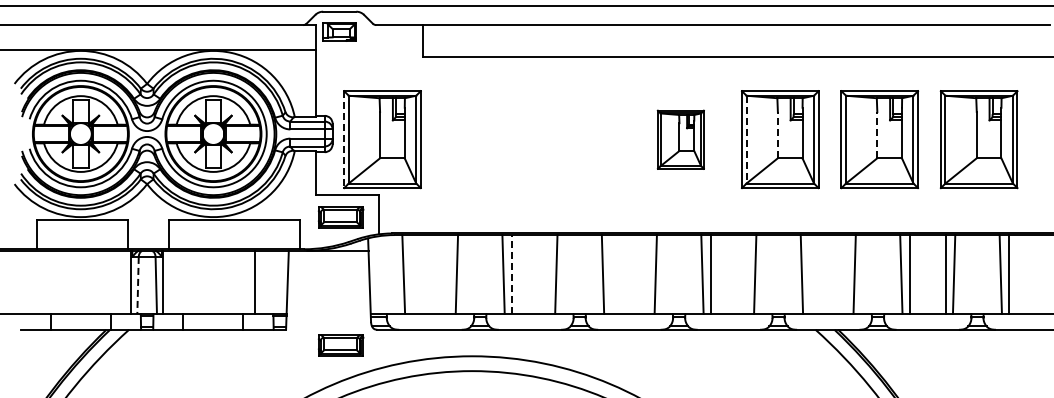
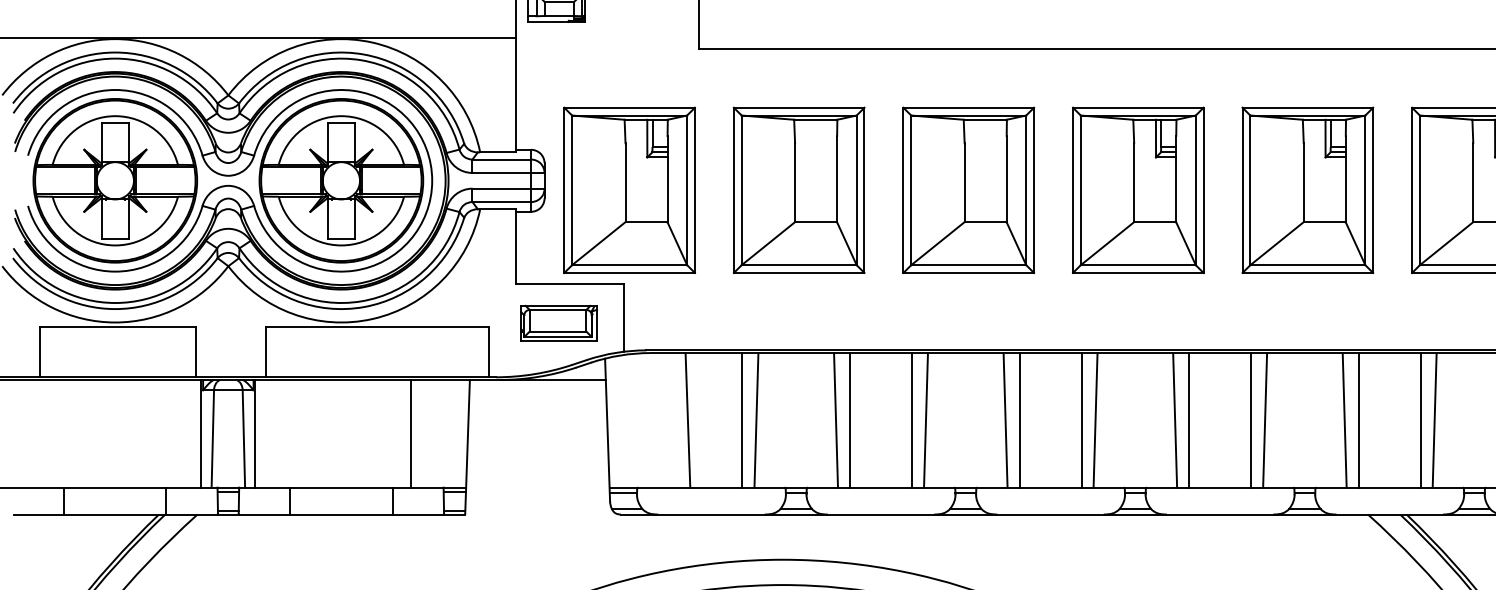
line: (777, 134) -> (1303, 181), dashed -> solid
line: (877, 134) -> (1473, 181), dashed -> solid
part: (481, 139) -> (798, 190), added
part: (581, 139) -> (968, 190), added
part: (680, 139) -> (1137, 190), size x1.67
line: (746, 139) -> (1250, 190), dashed -> solid
line: (344, 140) -> (564, 191), dashed -> solid
line: (403, 274) -> (687, 420), moved
line: (448, 274) -> (742, 420), added
line: (511, 274) -> (849, 420), dashed -> solid
line: (548, 274) -> (912, 420), added
line: (611, 274) -> (1020, 420), added
line: (647, 274) -> (1081, 420), added
line: (746, 274) -> (1250, 420), added
line: (810, 274) -> (1359, 420), added
line: (846, 274) -> (1420, 420), added
line: (138, 285) -> (213, 439), dashed -> solid
part: (340, 345) -> (557, 541), removed

